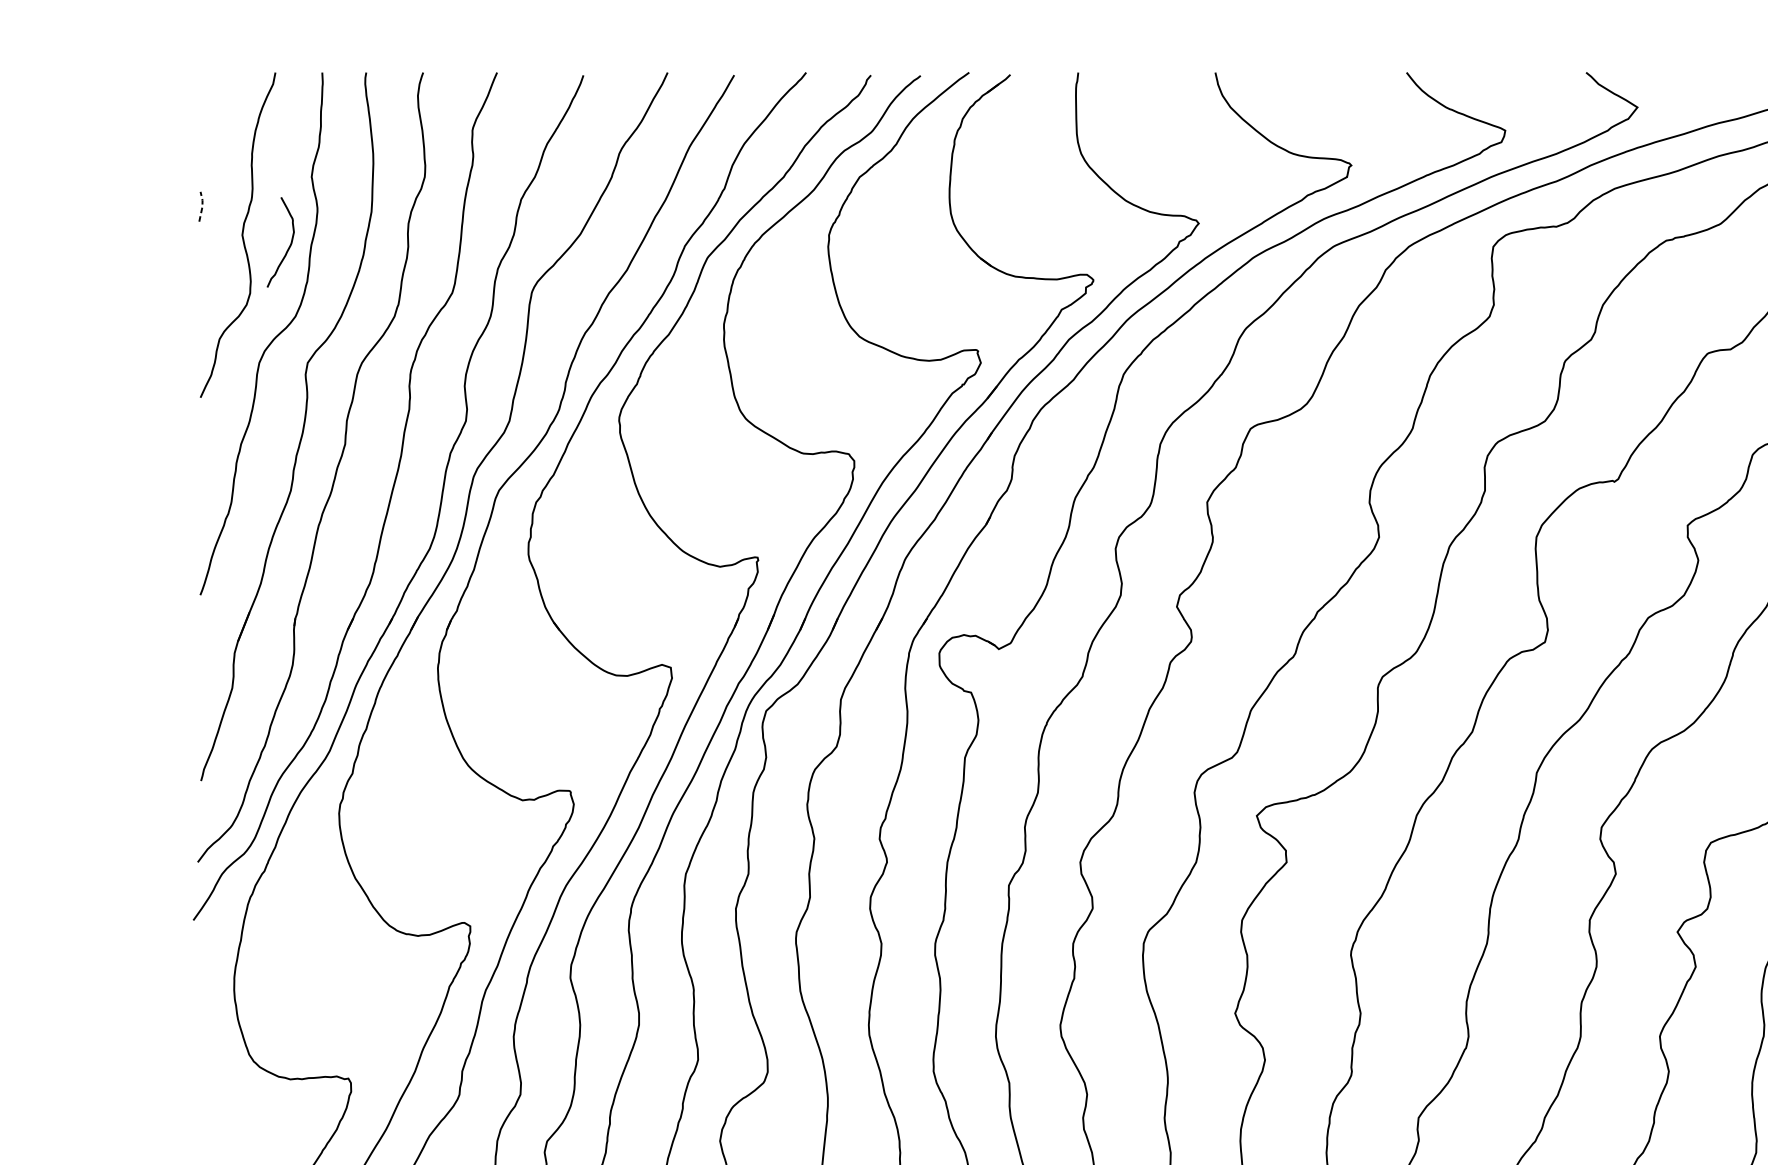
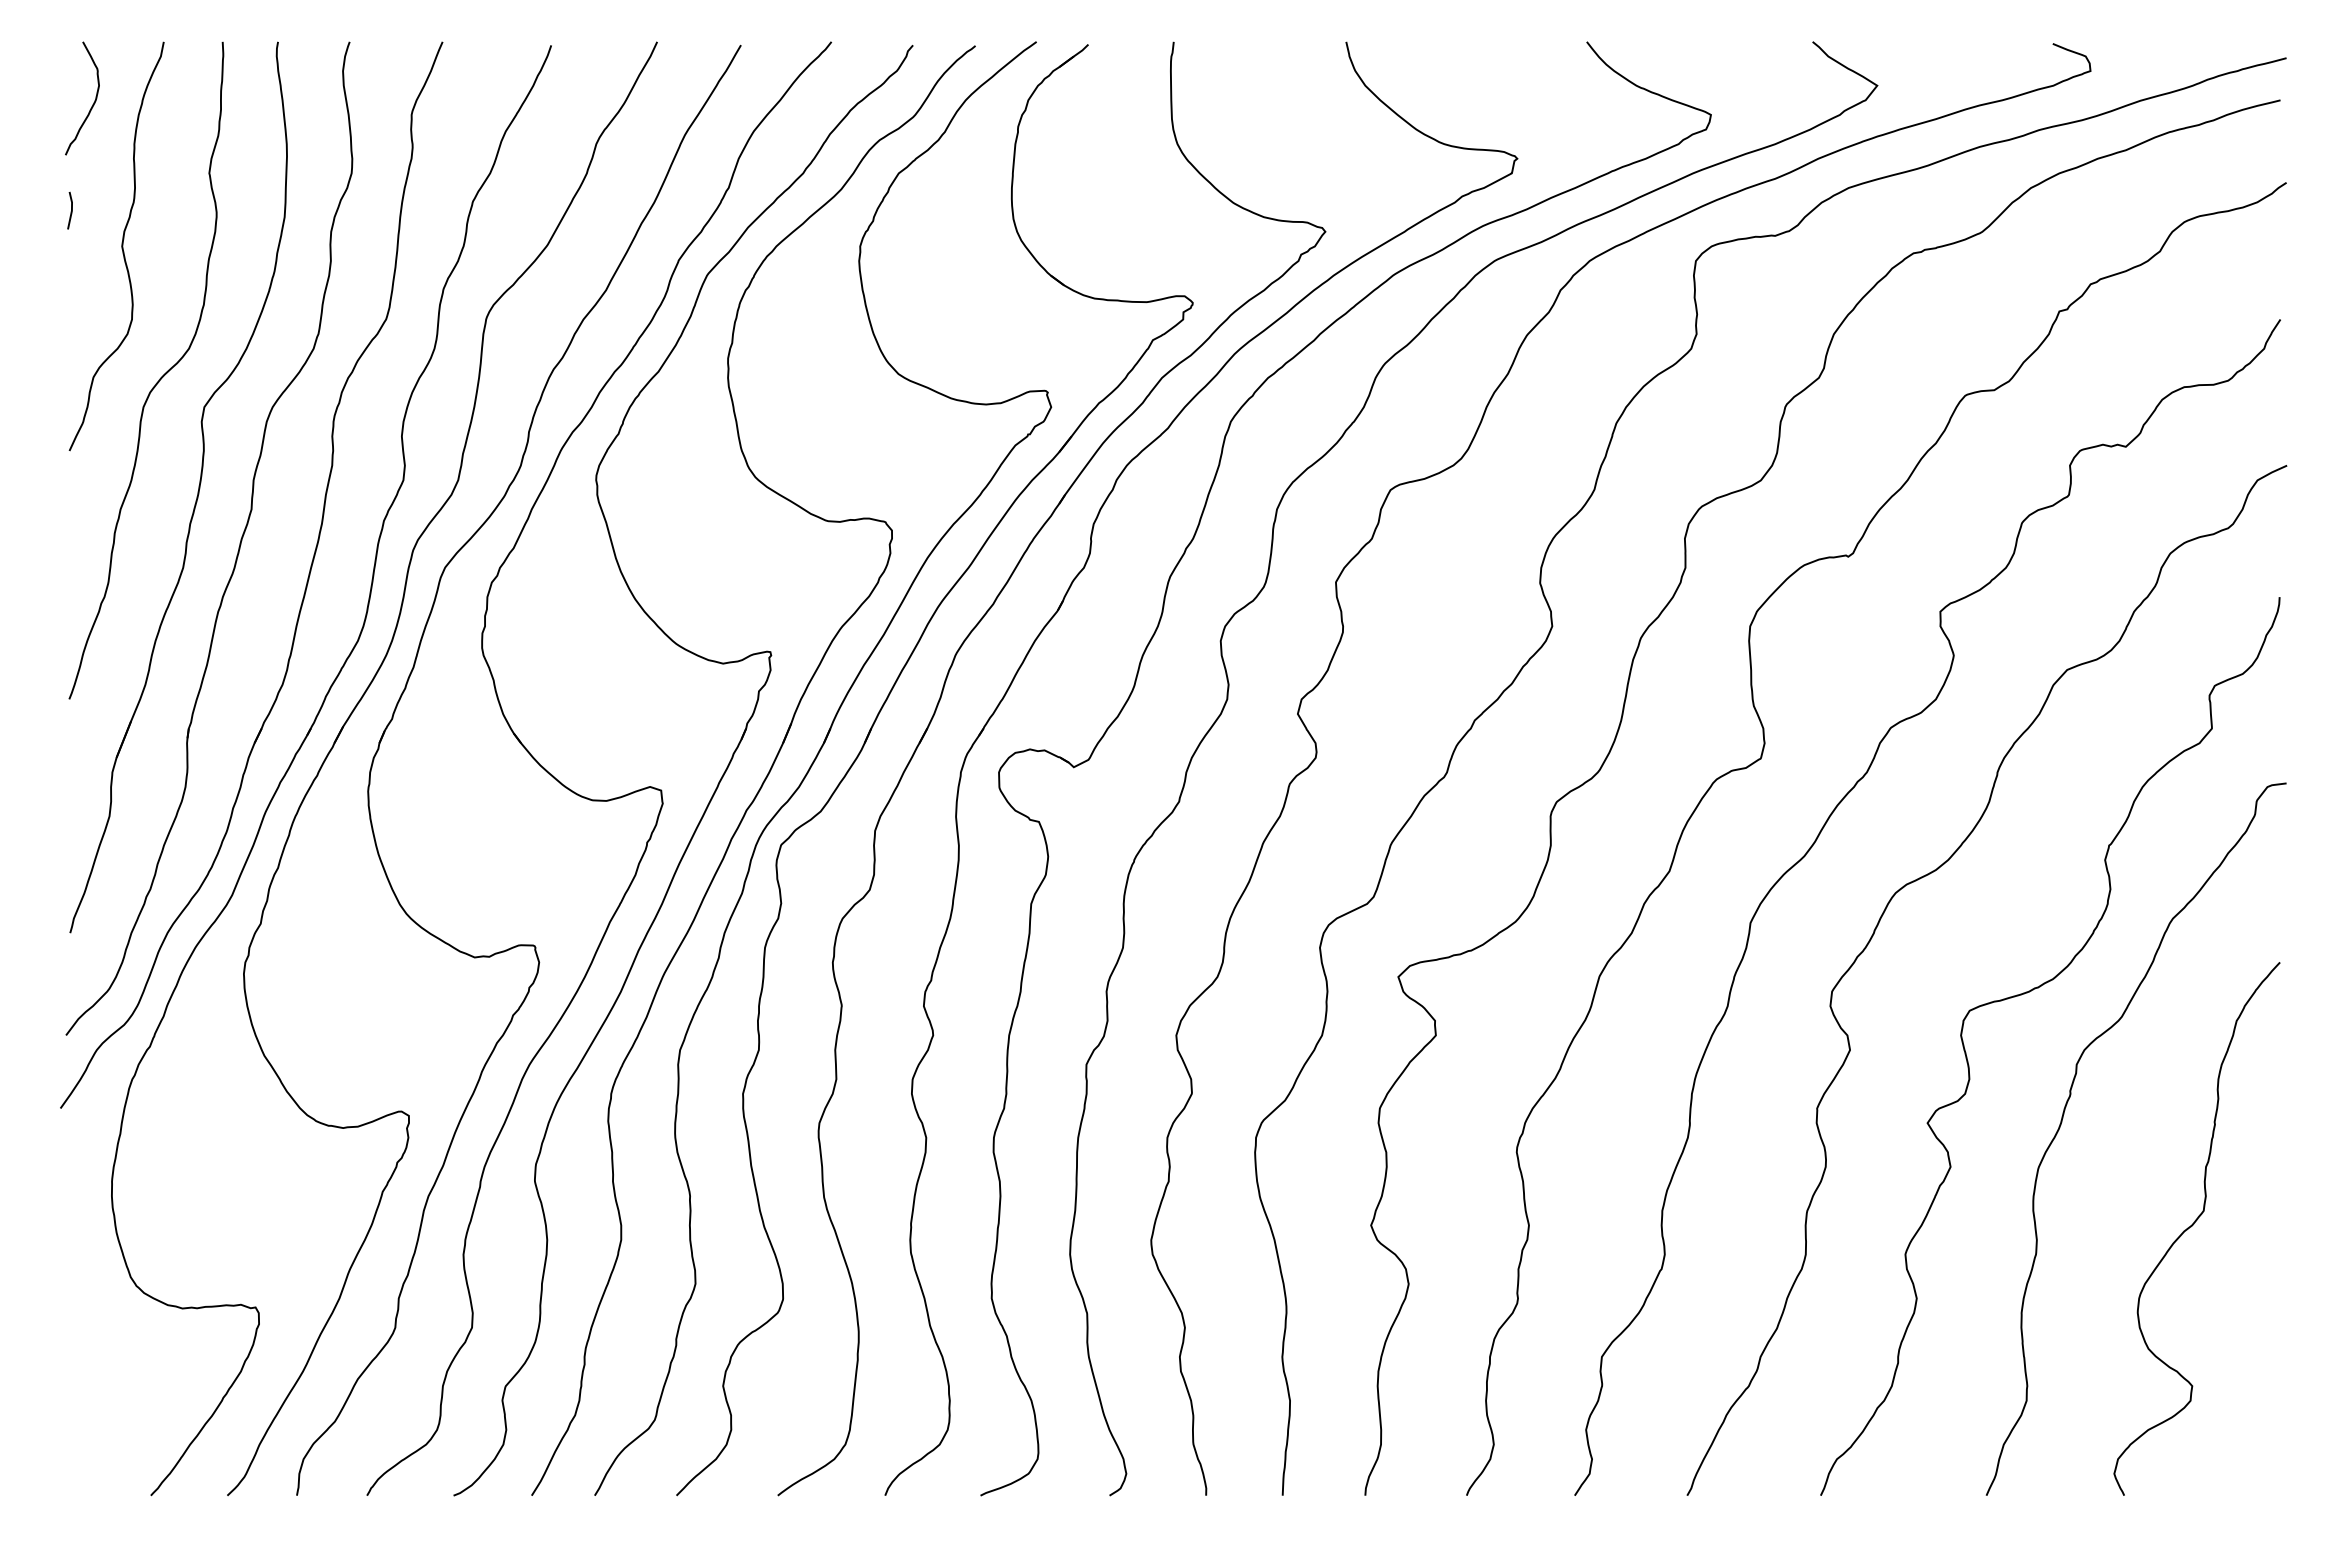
line: (202, 206) -> (71, 210), dashed -> solid
curve: (288, 247) -> (92, 104), moved

